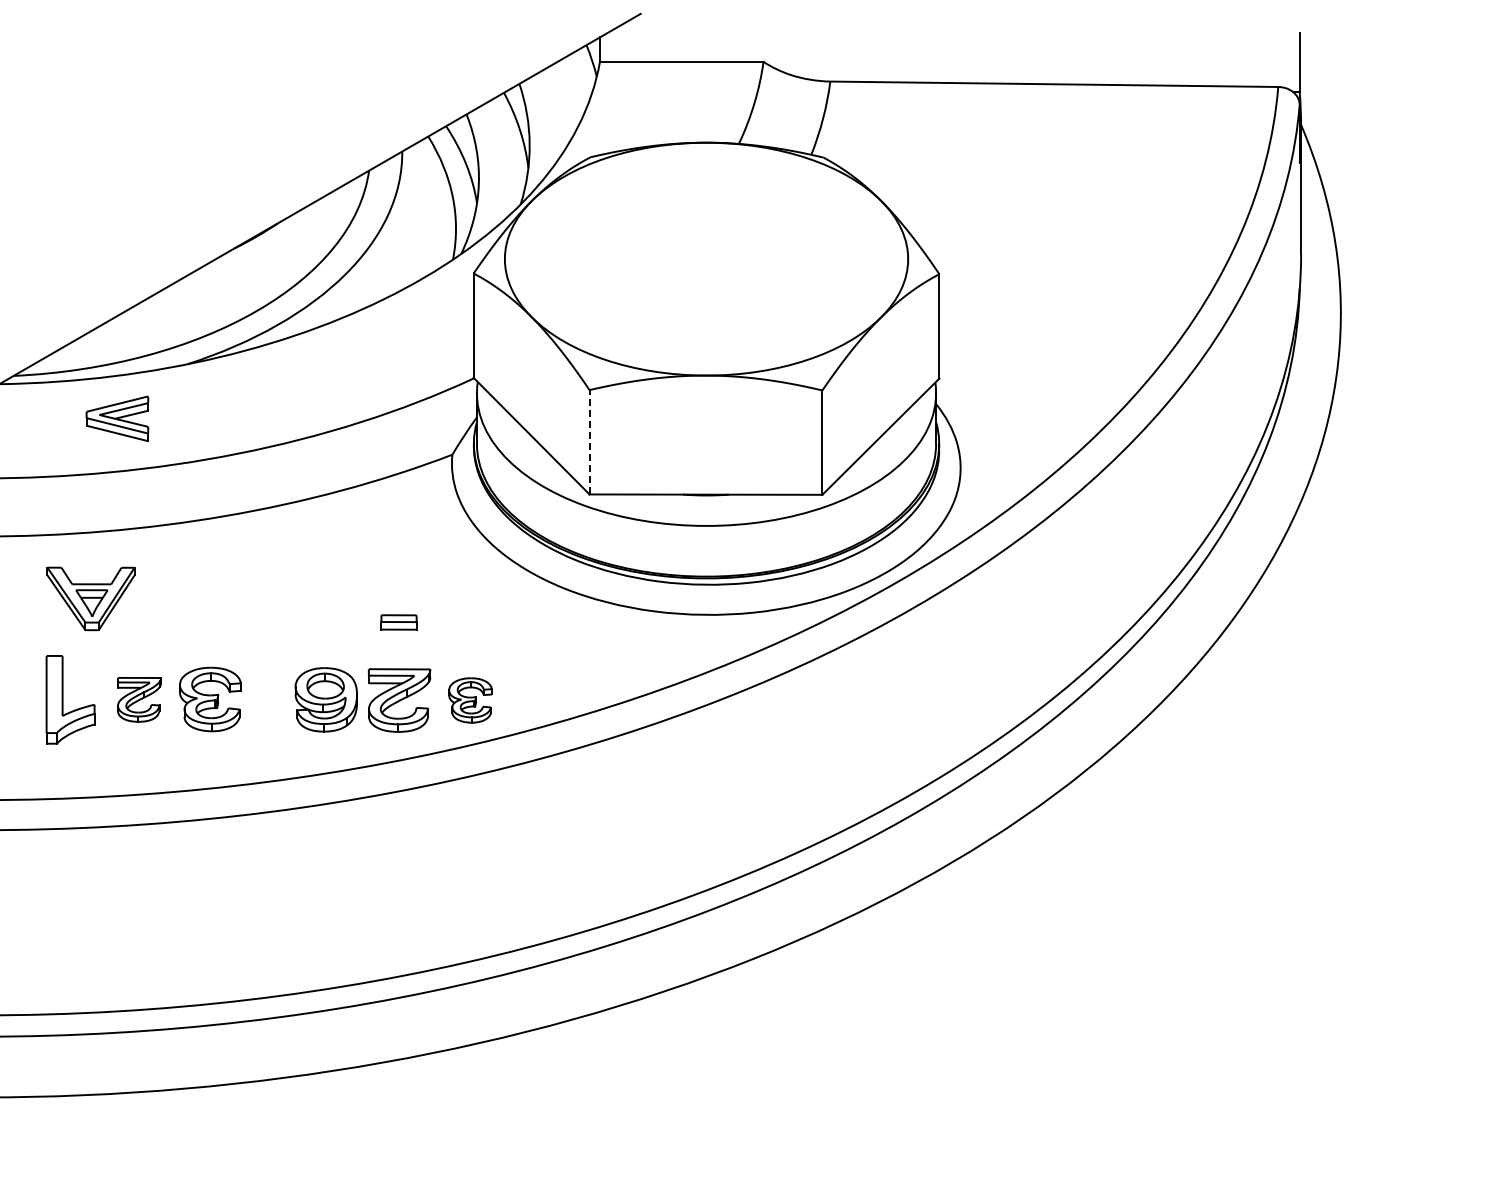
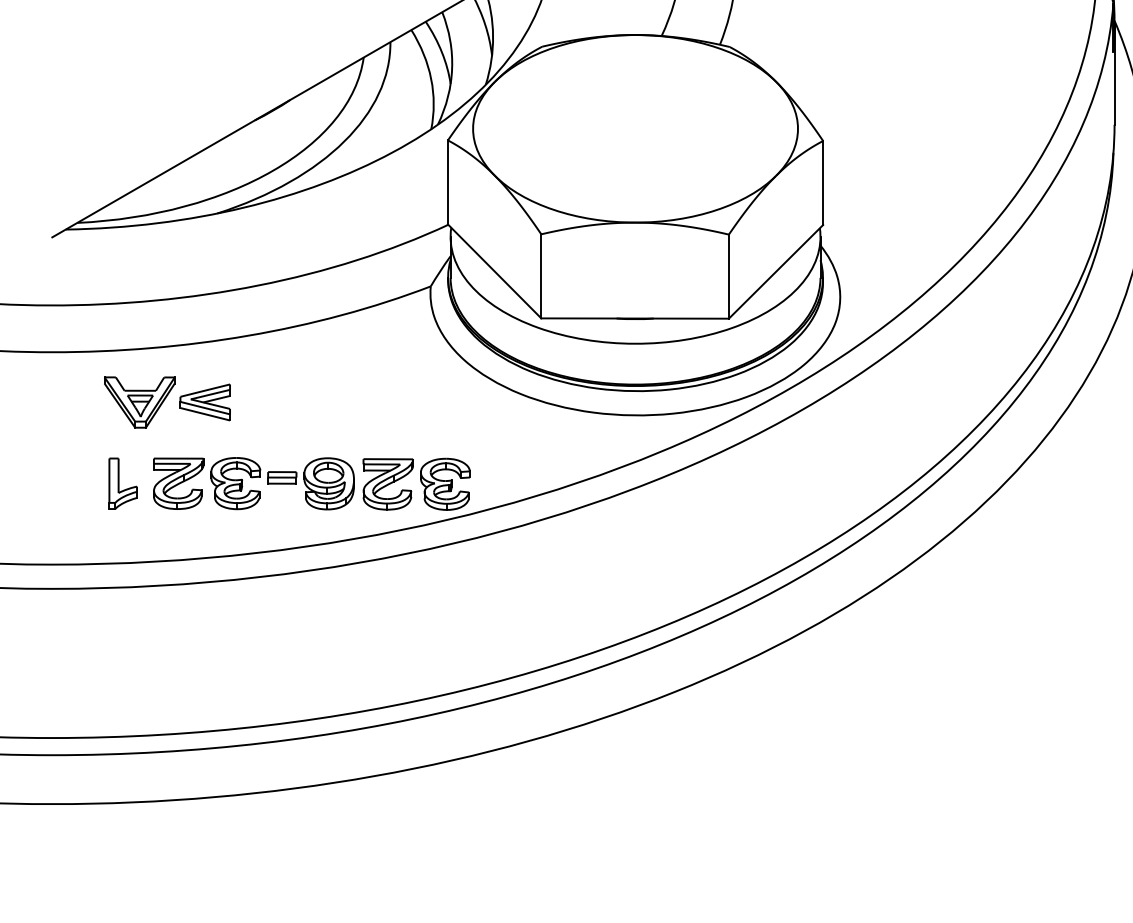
part: (117, 418) -> (205, 402), moved
line: (589, 441) -> (541, 275), dashed -> solid
part: (398, 622) -> (281, 477), moved
part: (70, 699) -> (123, 483), size x0.71
part: (139, 699) -> (178, 483), size x1.43
part: (470, 700) -> (445, 484), size x1.43

